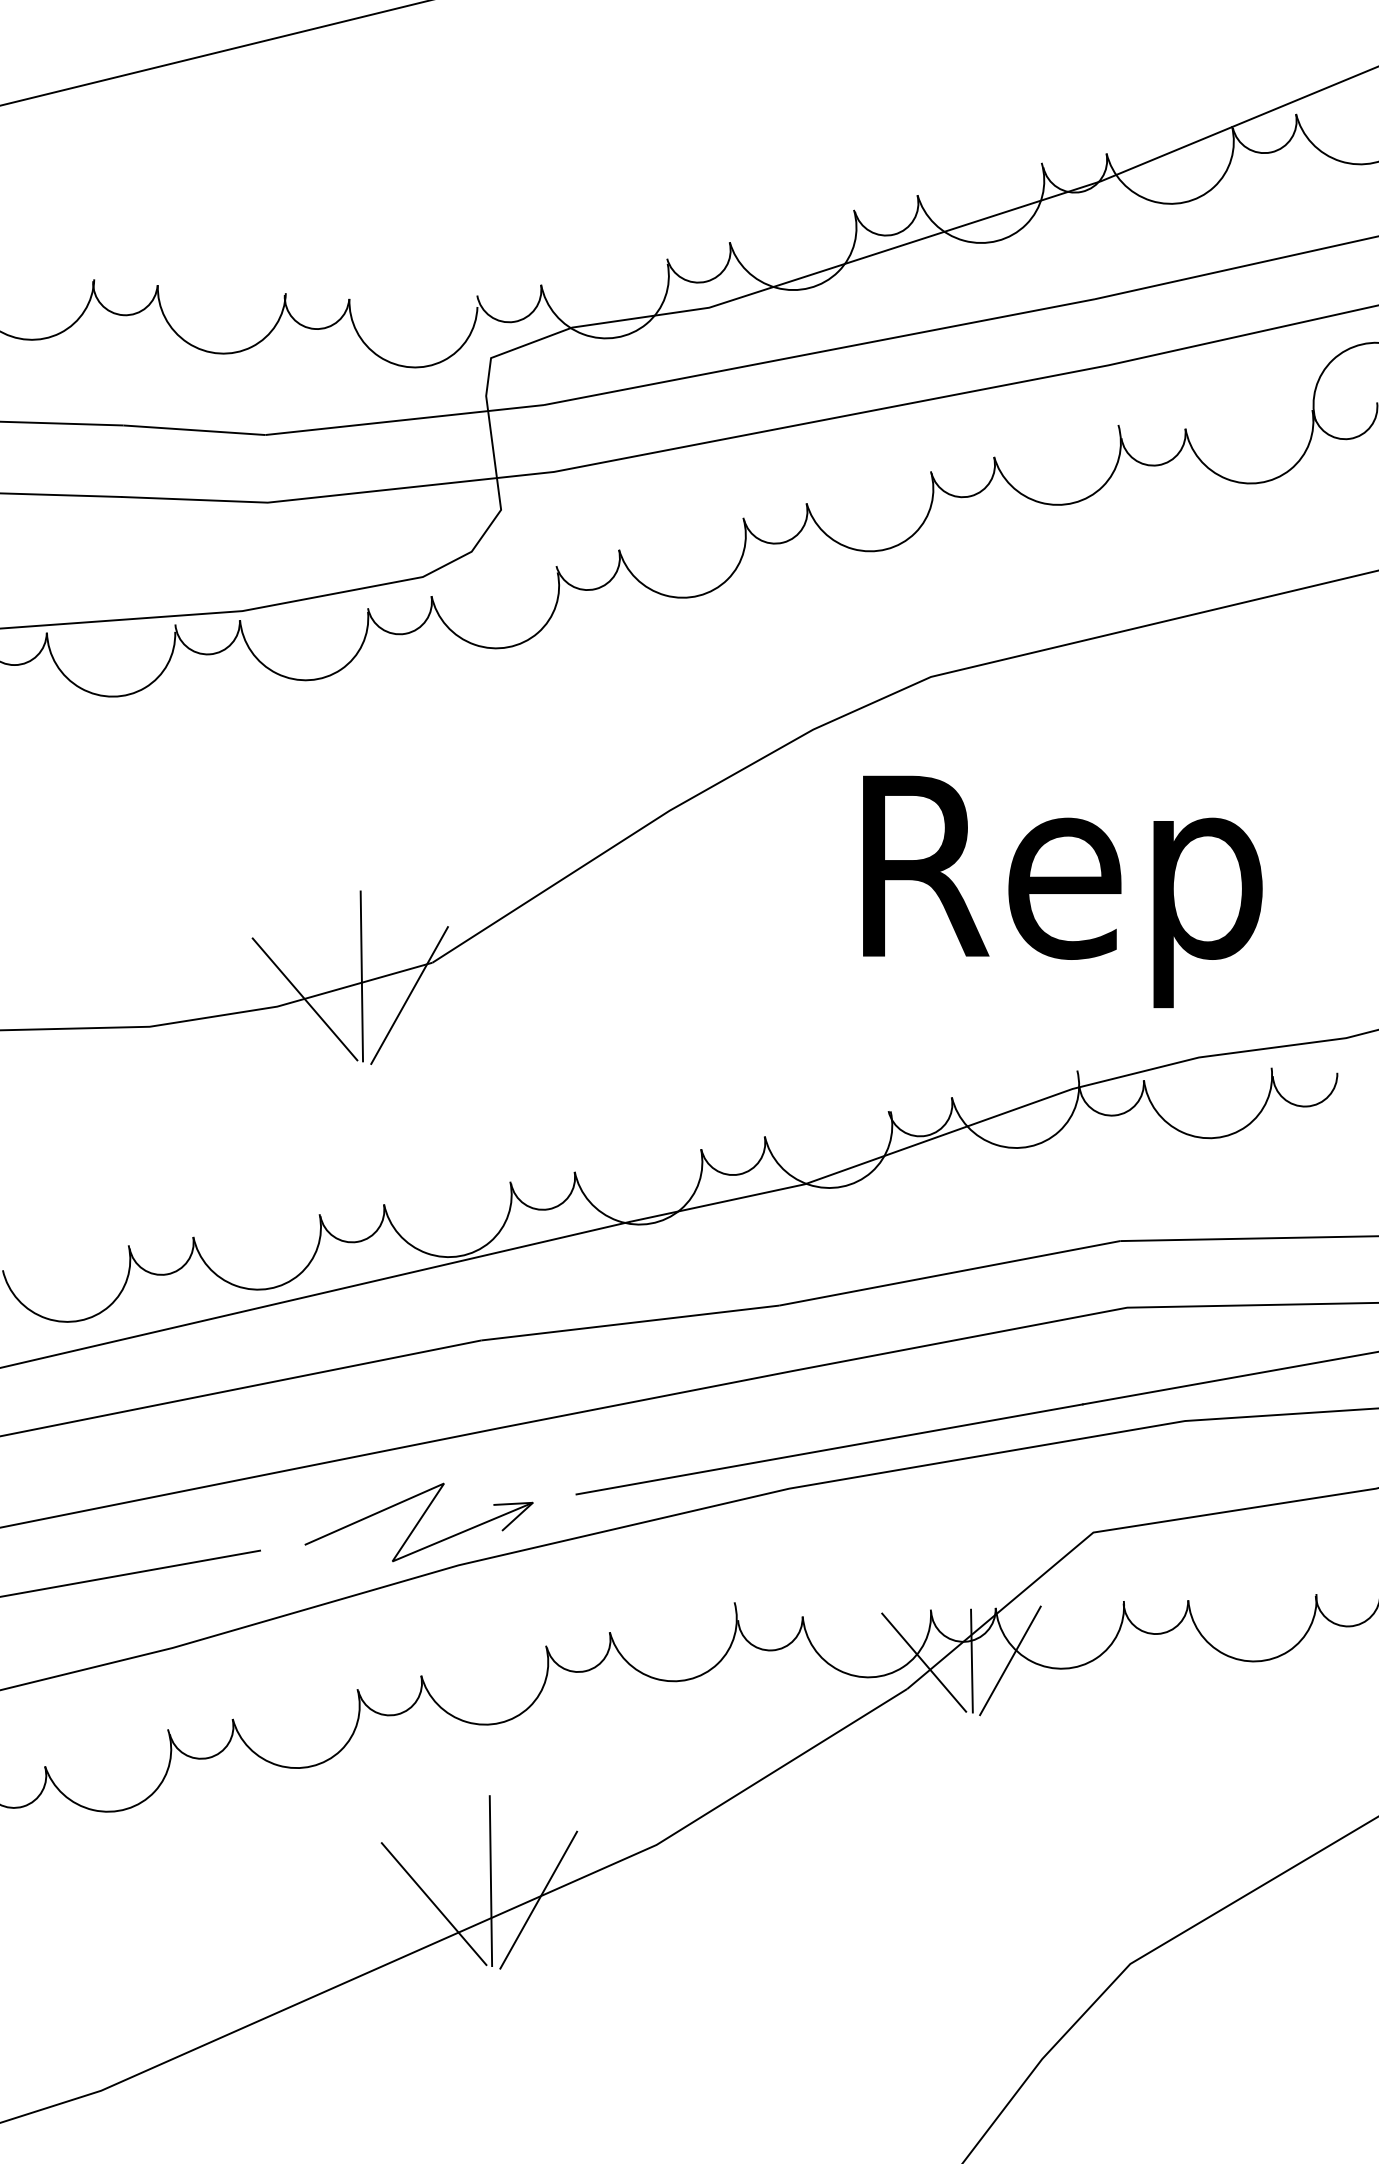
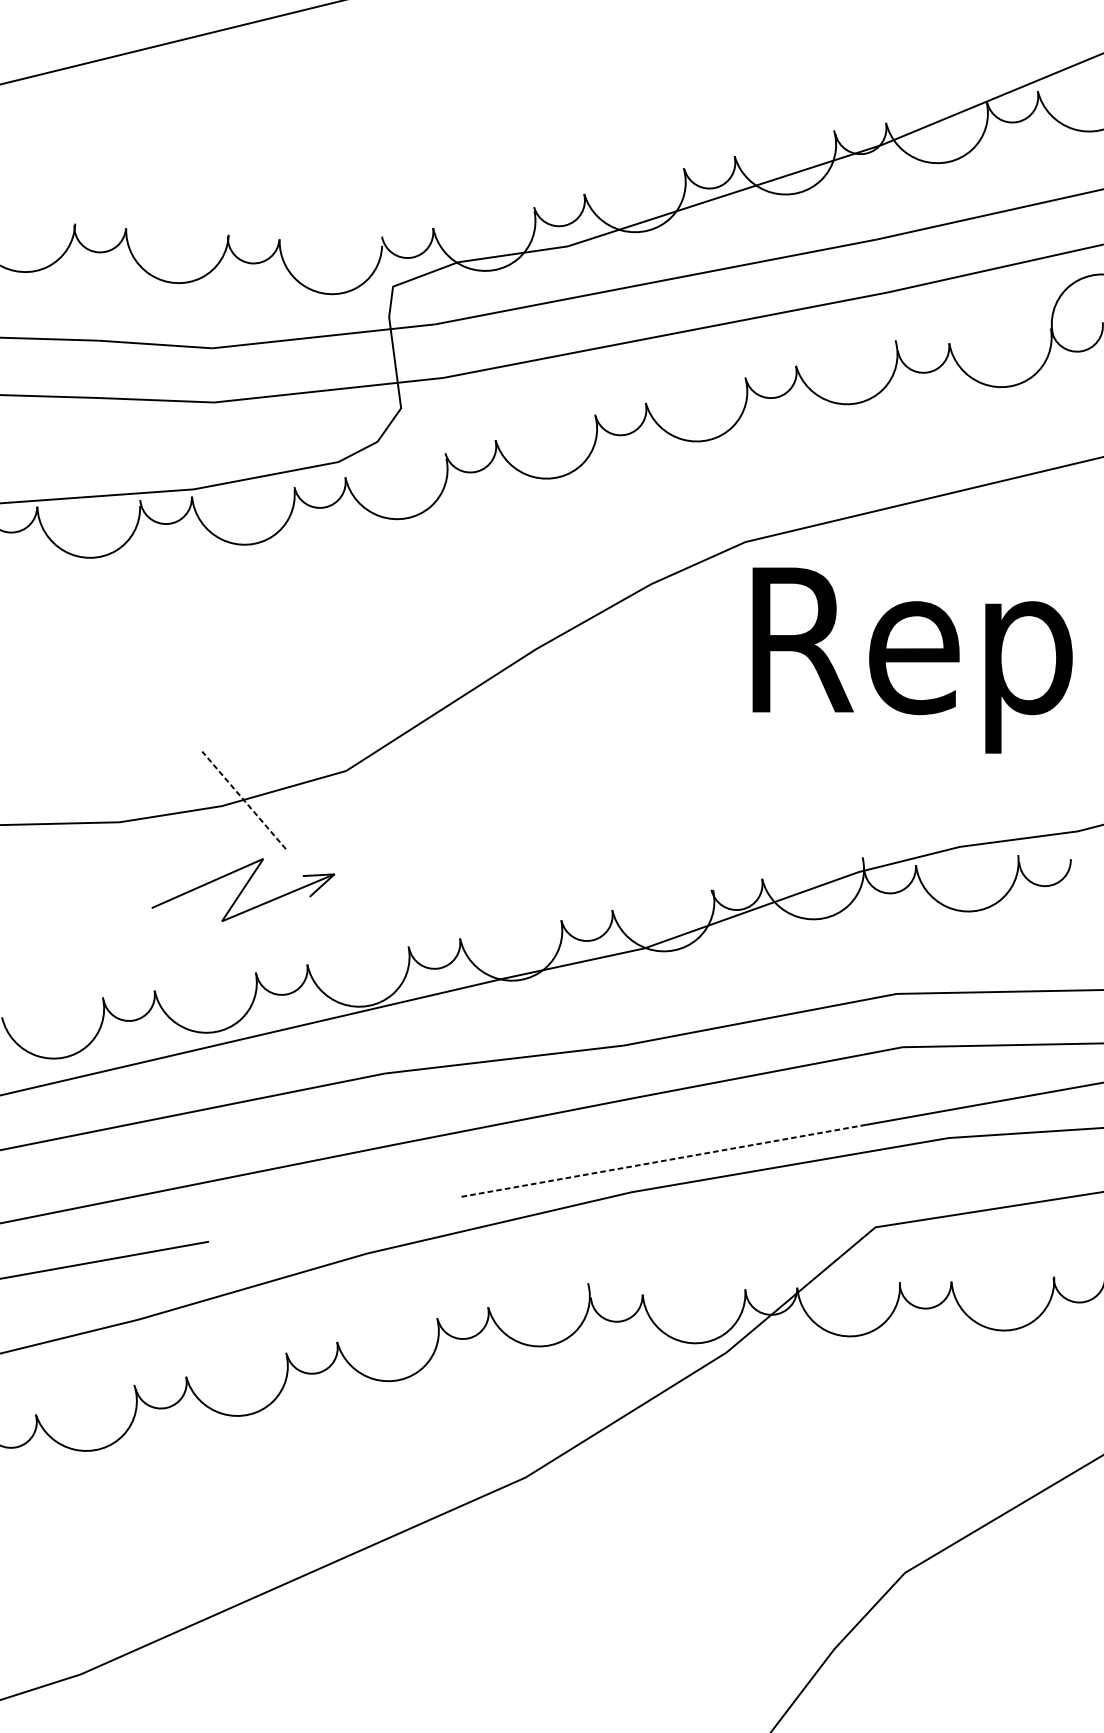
text: (1062, 891) -> (912, 660), moved
line: (361, 976) -> (289, 782), removed
line: (409, 995) -> (327, 797), removed
line: (304, 999) -> (243, 800), solid -> dashed
line: (830, 1449) -> (664, 1160), solid -> dashed
part: (418, 1522) -> (242, 890), moved
line: (971, 1660) -> (777, 1329), removed
line: (1010, 1660) -> (809, 1329), removed
line: (924, 1662) -> (740, 1331), removed
line: (490, 1881) -> (392, 1506), removed
line: (538, 1899) -> (431, 1521), removed
line: (433, 1904) -> (346, 1525), removed

